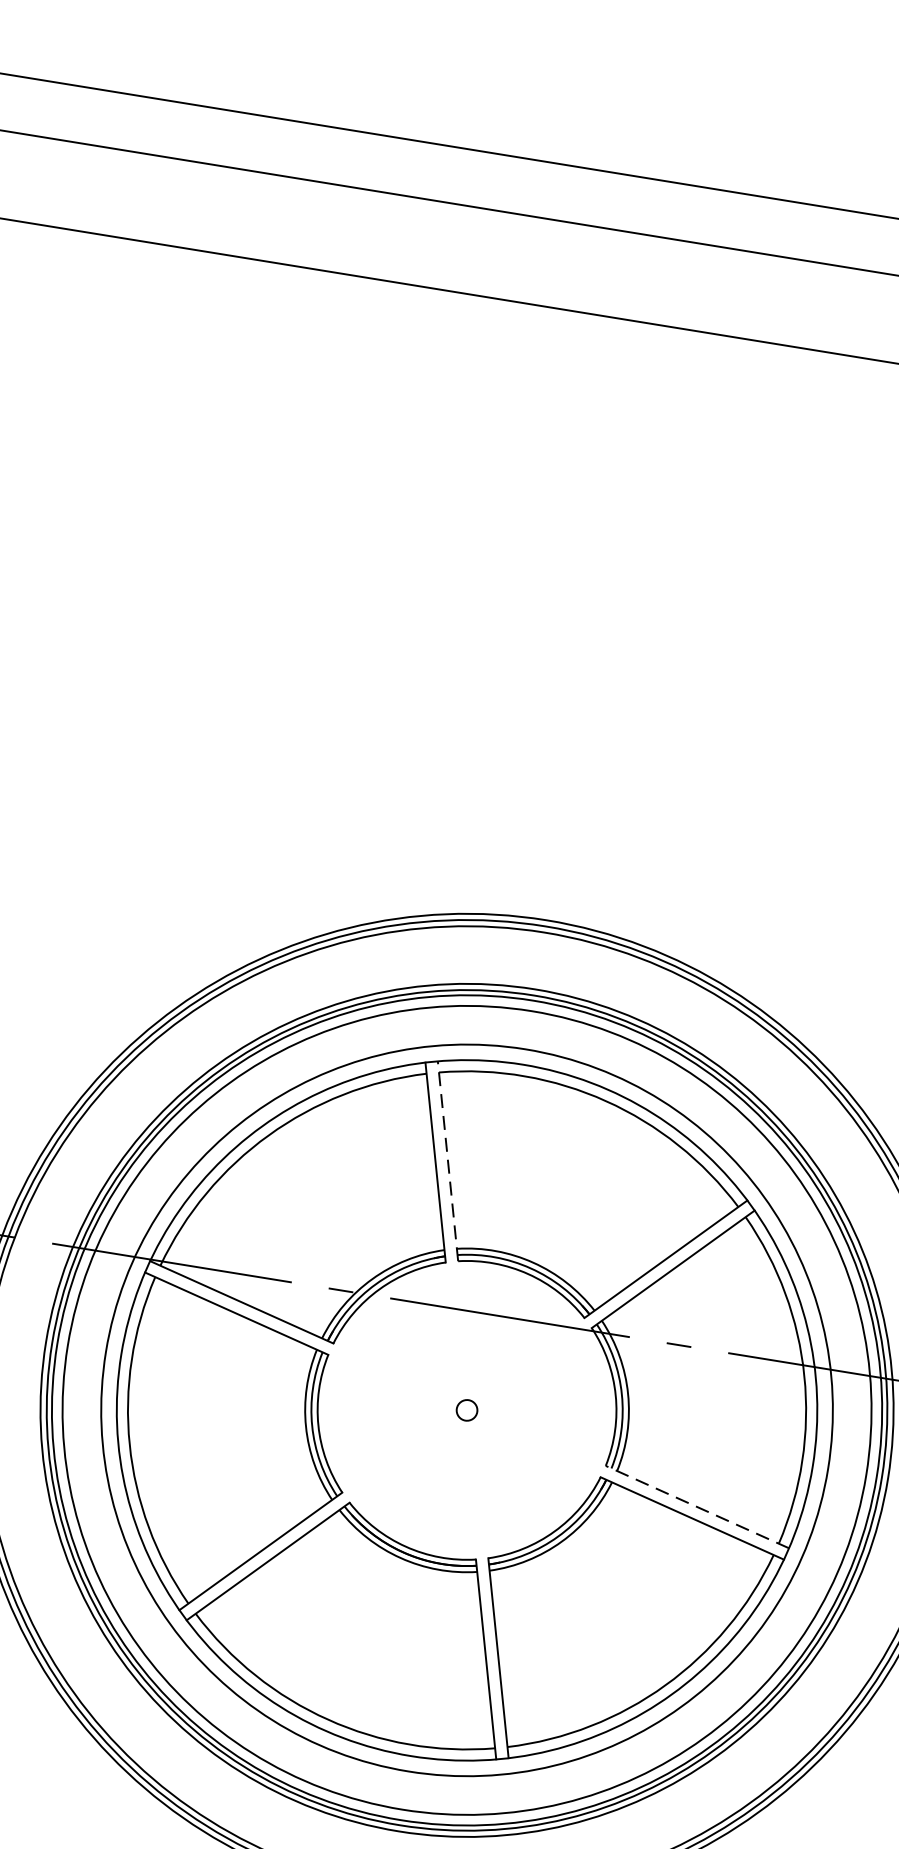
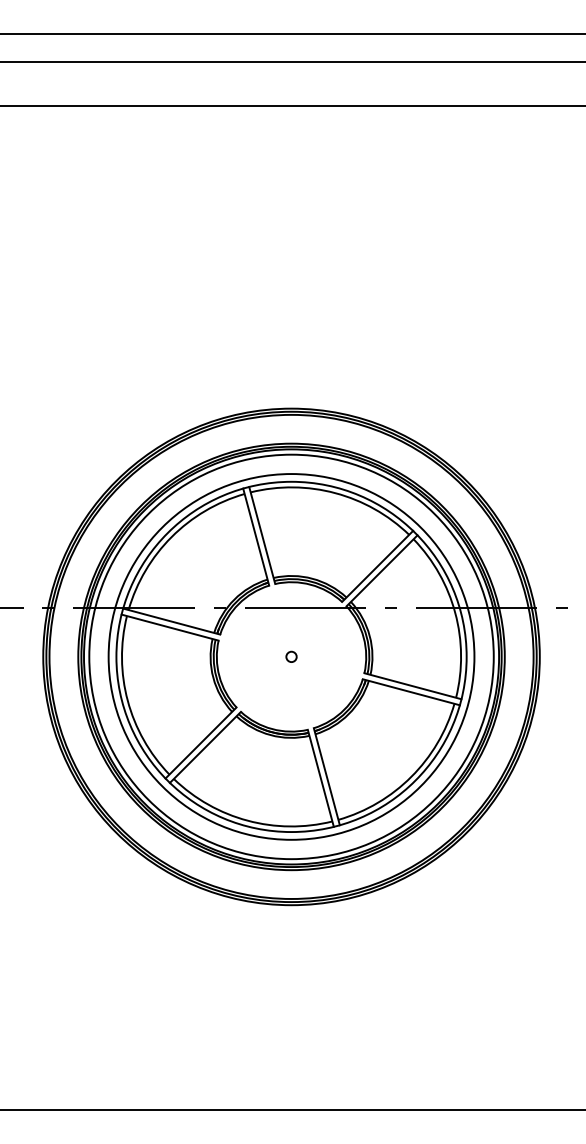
line: (448, 1161) -> (262, 535), dashed -> solid
line: (696, 1507) -> (412, 686), dashed -> solid

